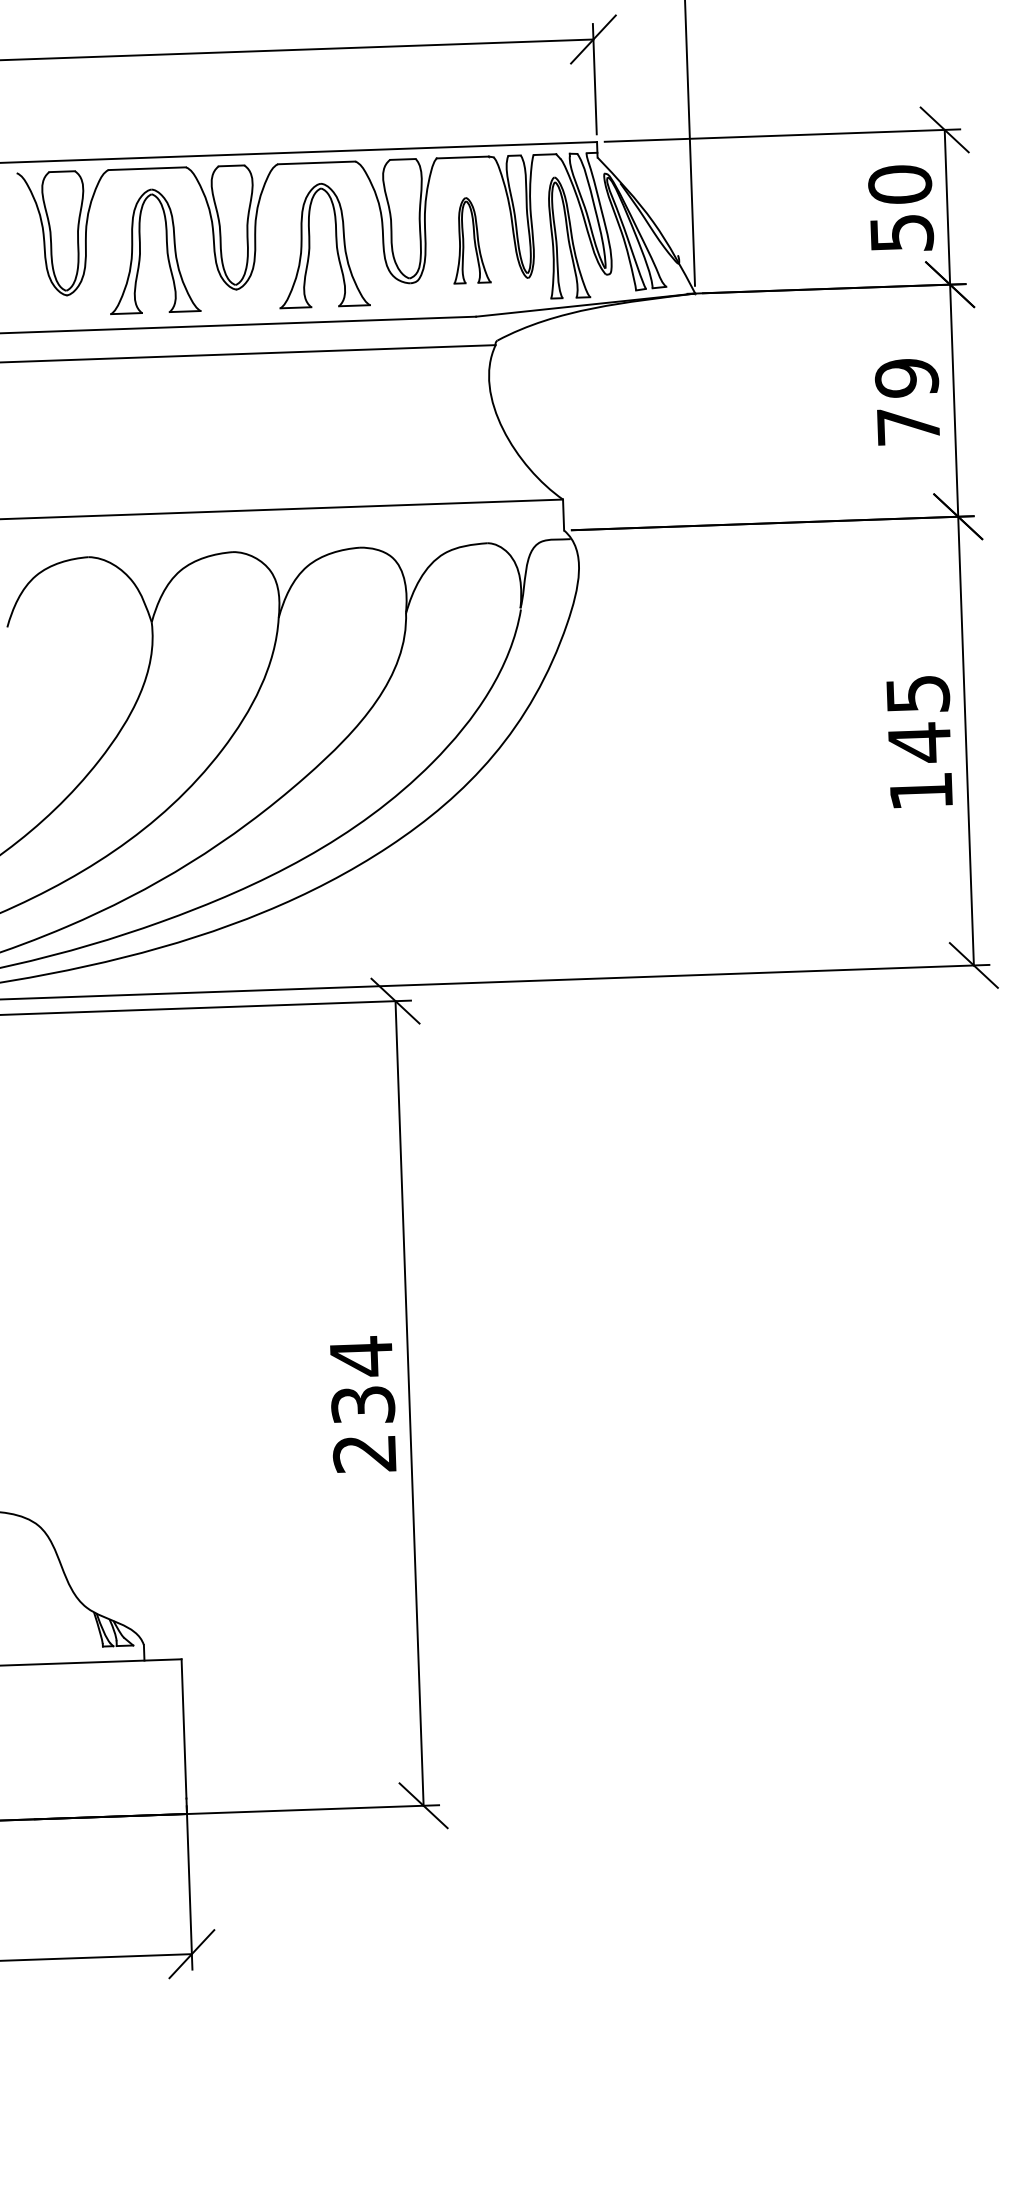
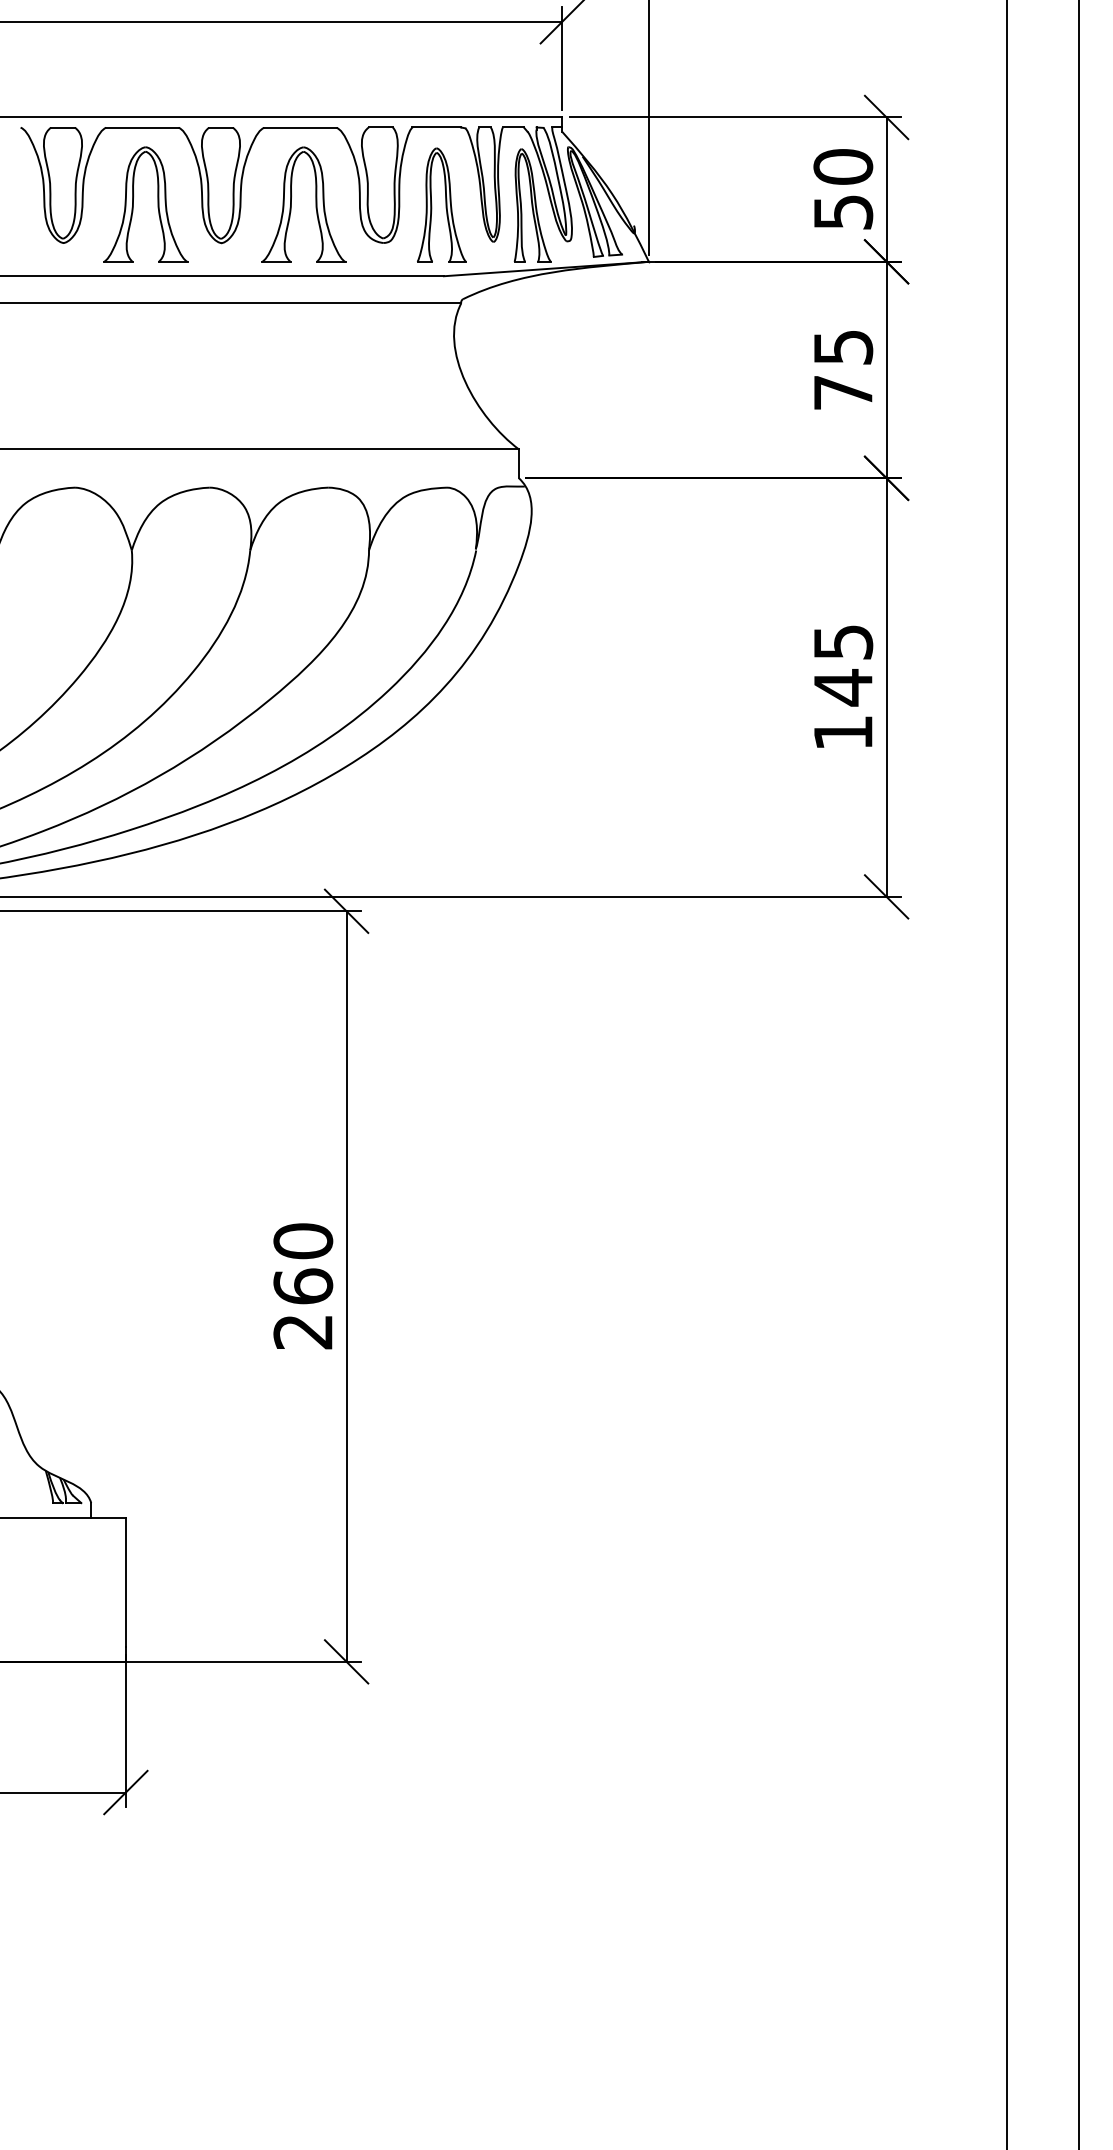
part: (470, 239) -> (441, 204), size x1.43
text: (907, 378) -> (843, 347), 79 -> 75
text: (362, 1380) -> (303, 1263), 234 -> 260

